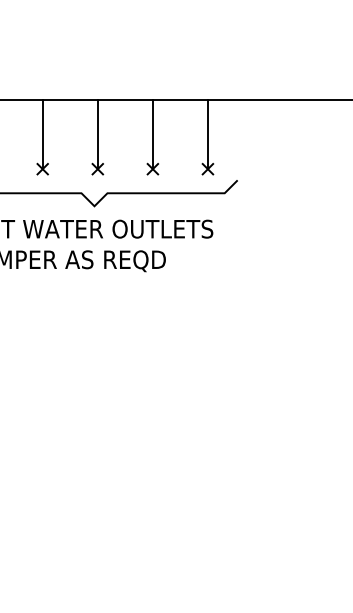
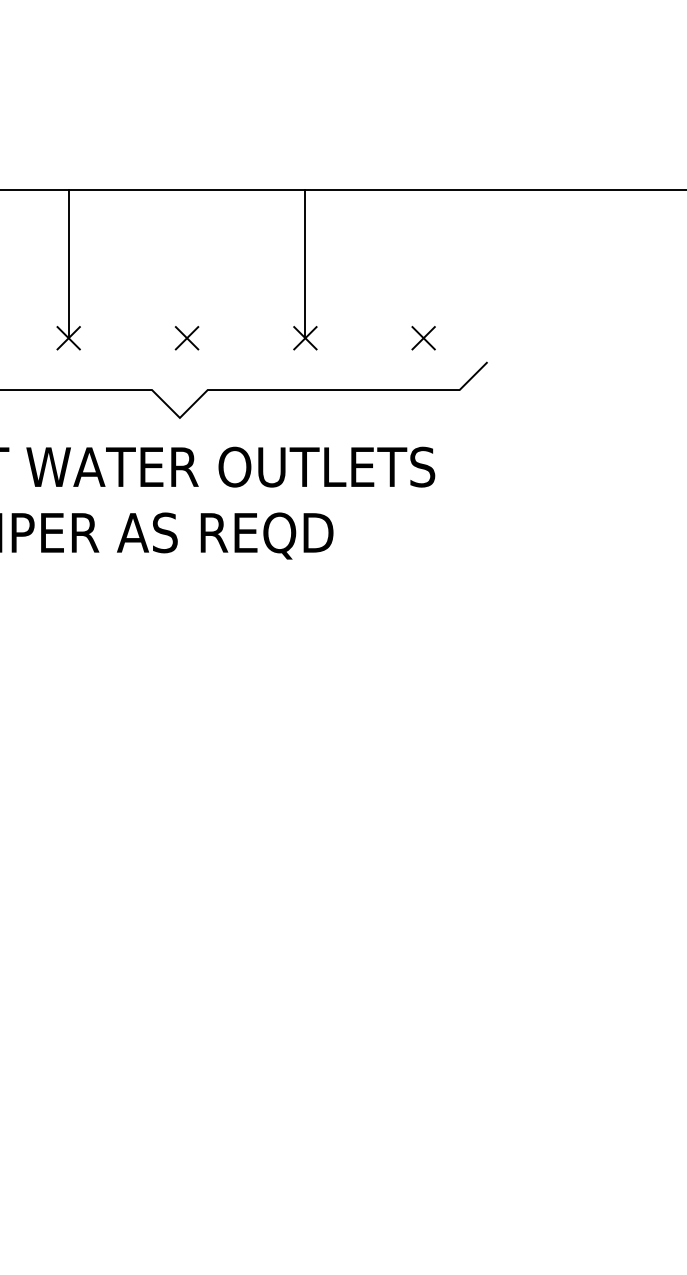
line: (97, 134) -> (186, 263), removed
line: (207, 134) -> (422, 263), removed

